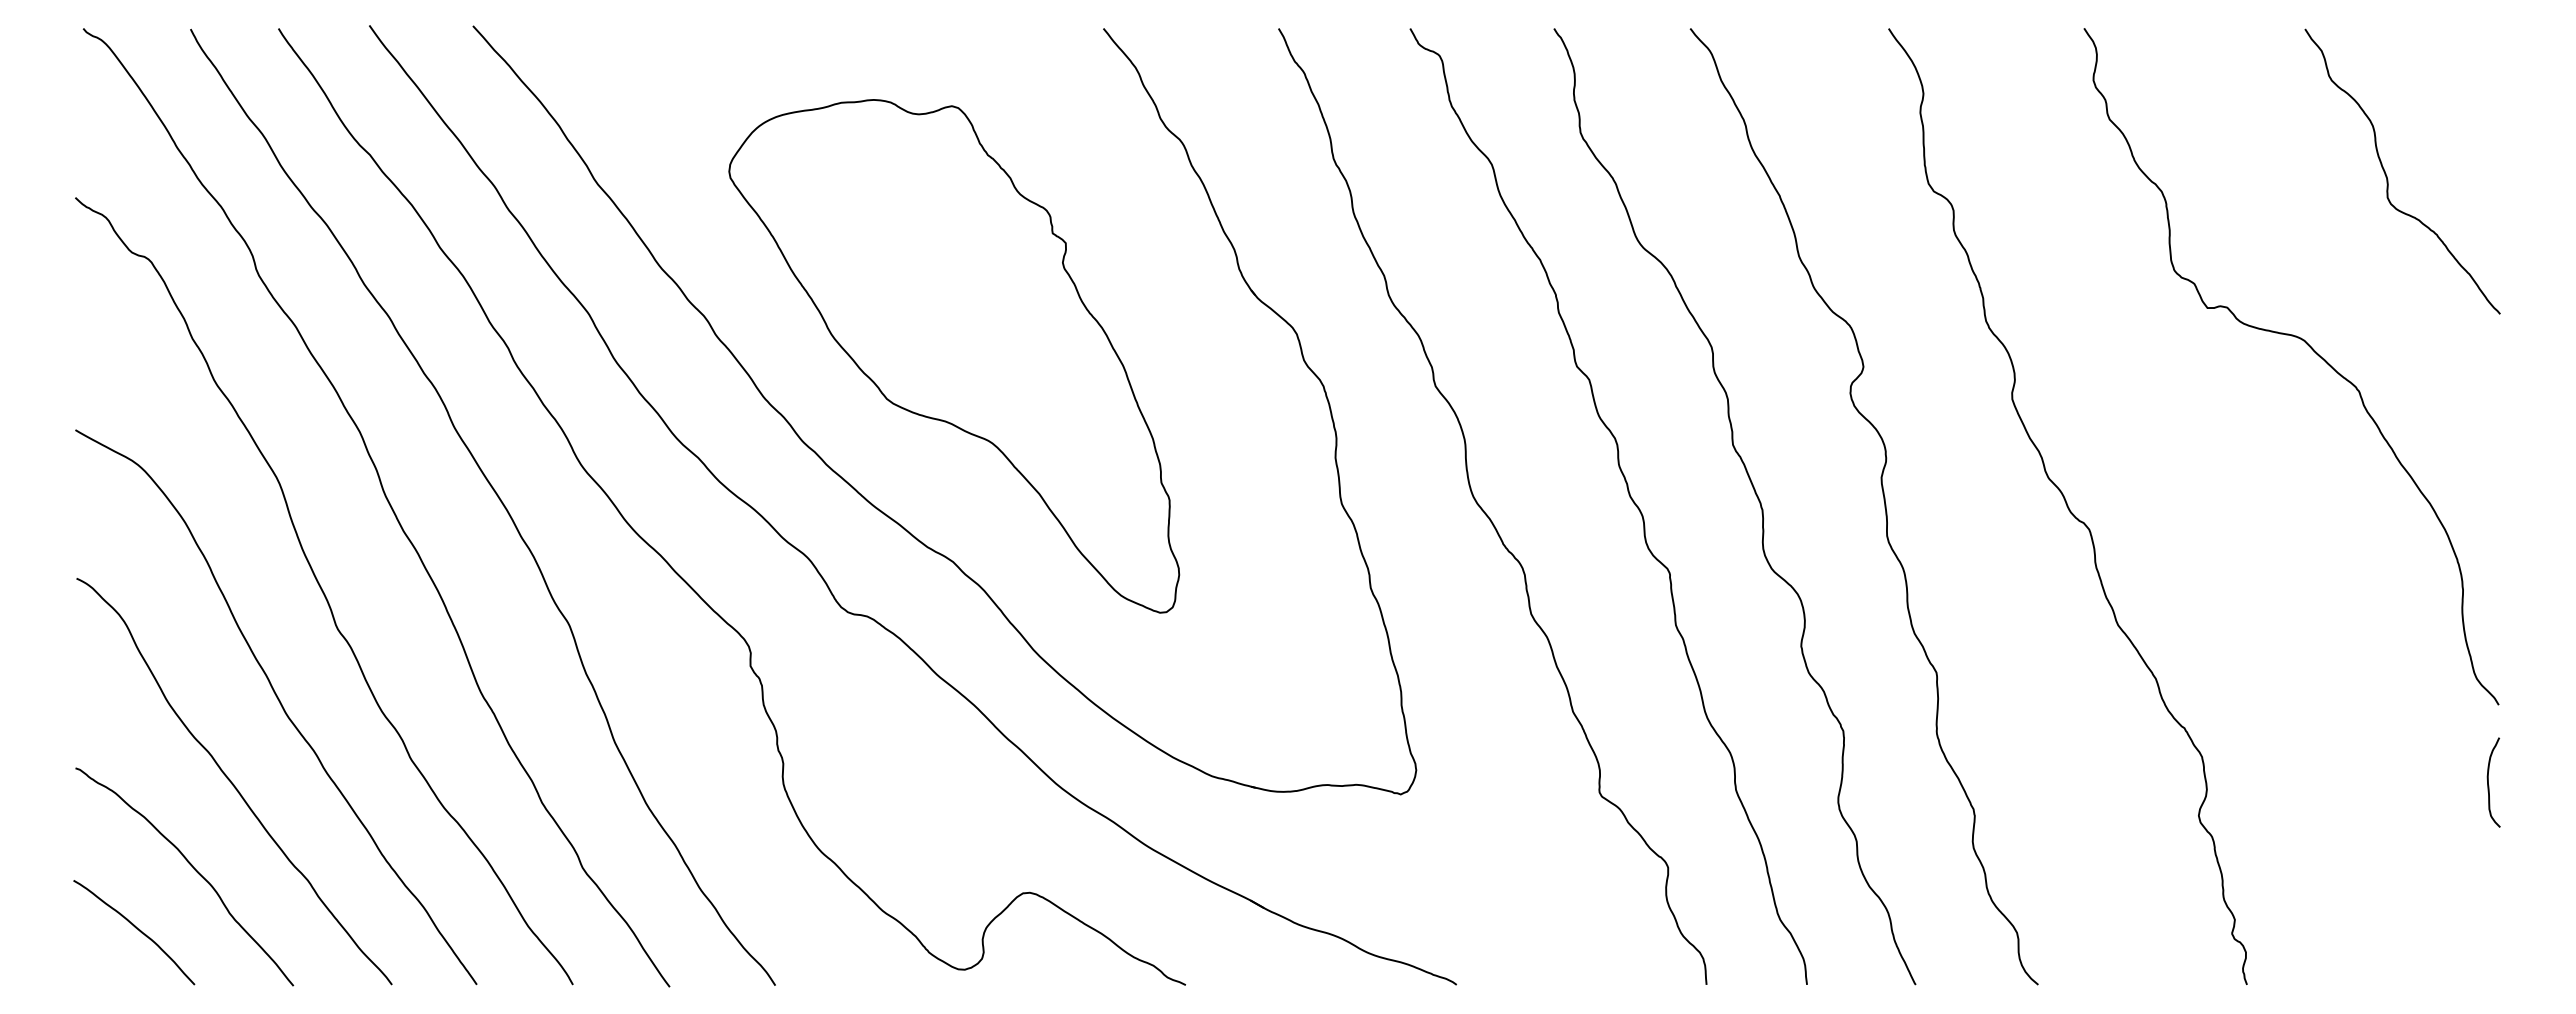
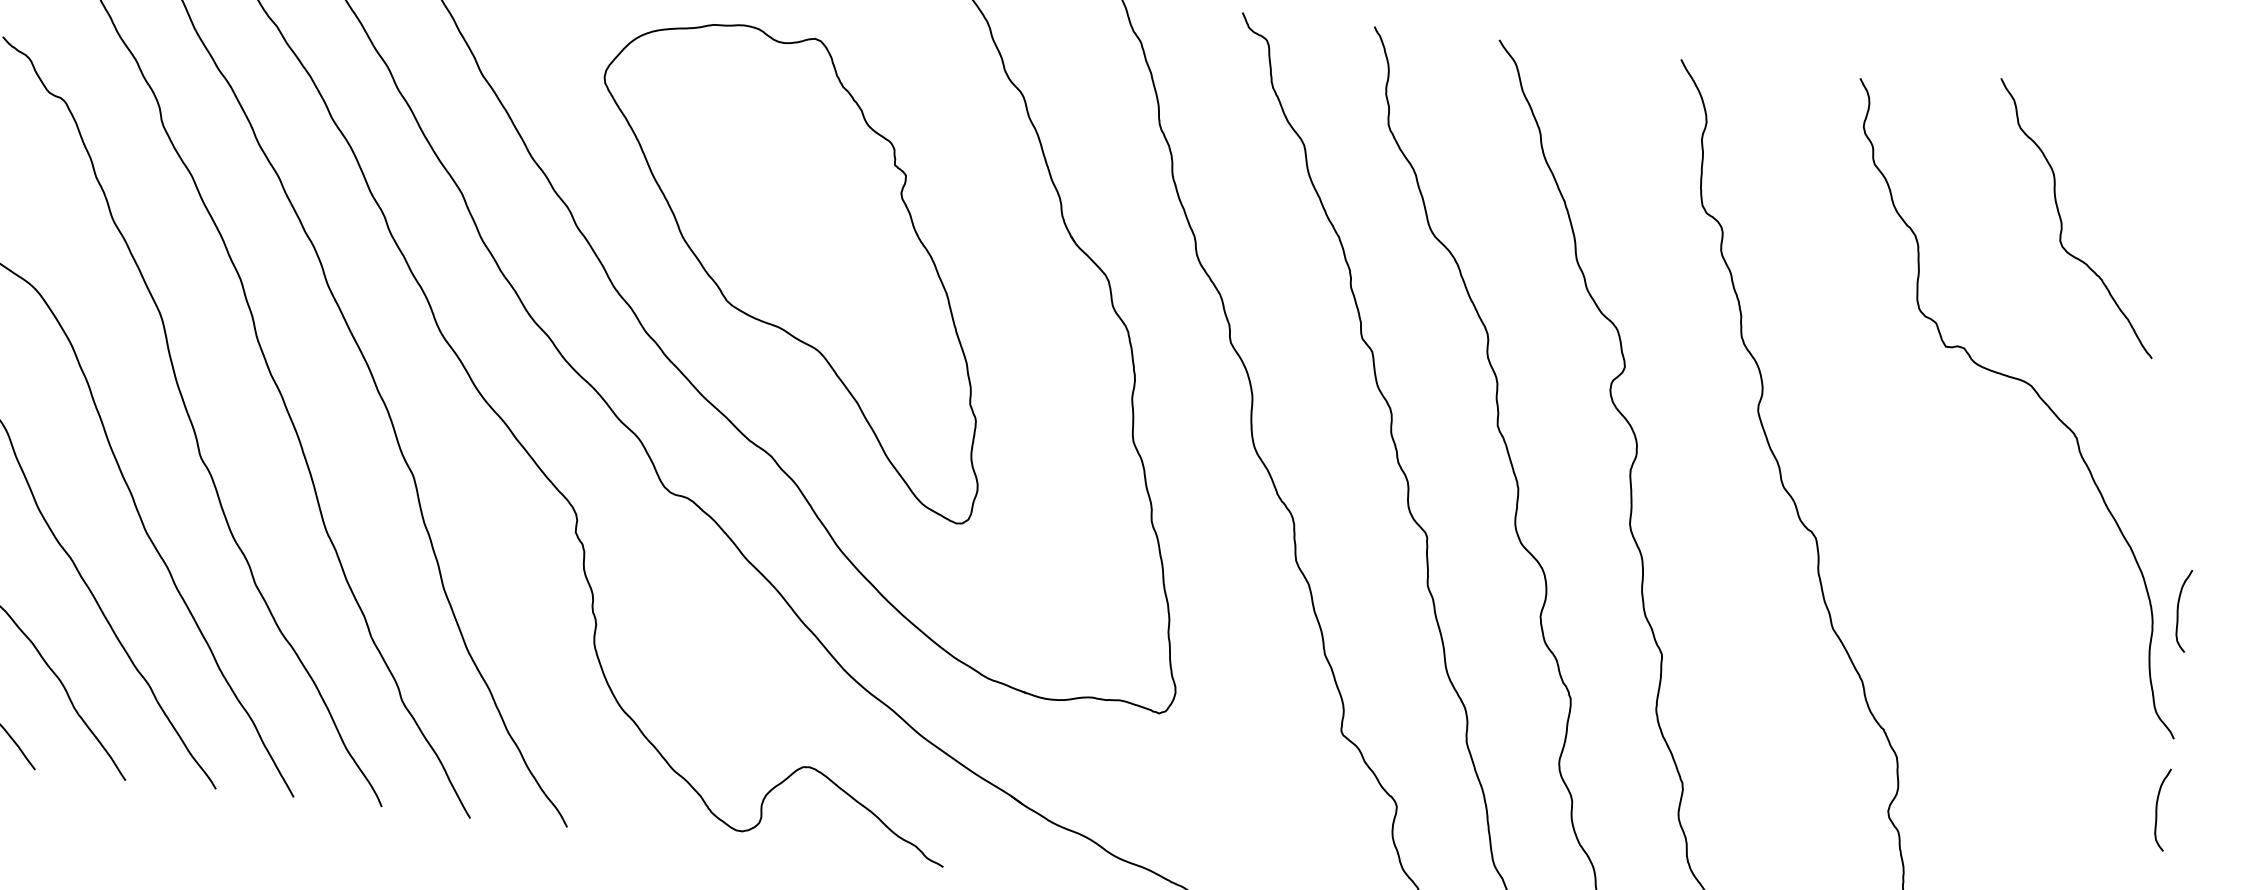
curve: (2387, 176) -> (2062, 221), moved
curve: (2488, 565) -> (2178, 610), added

